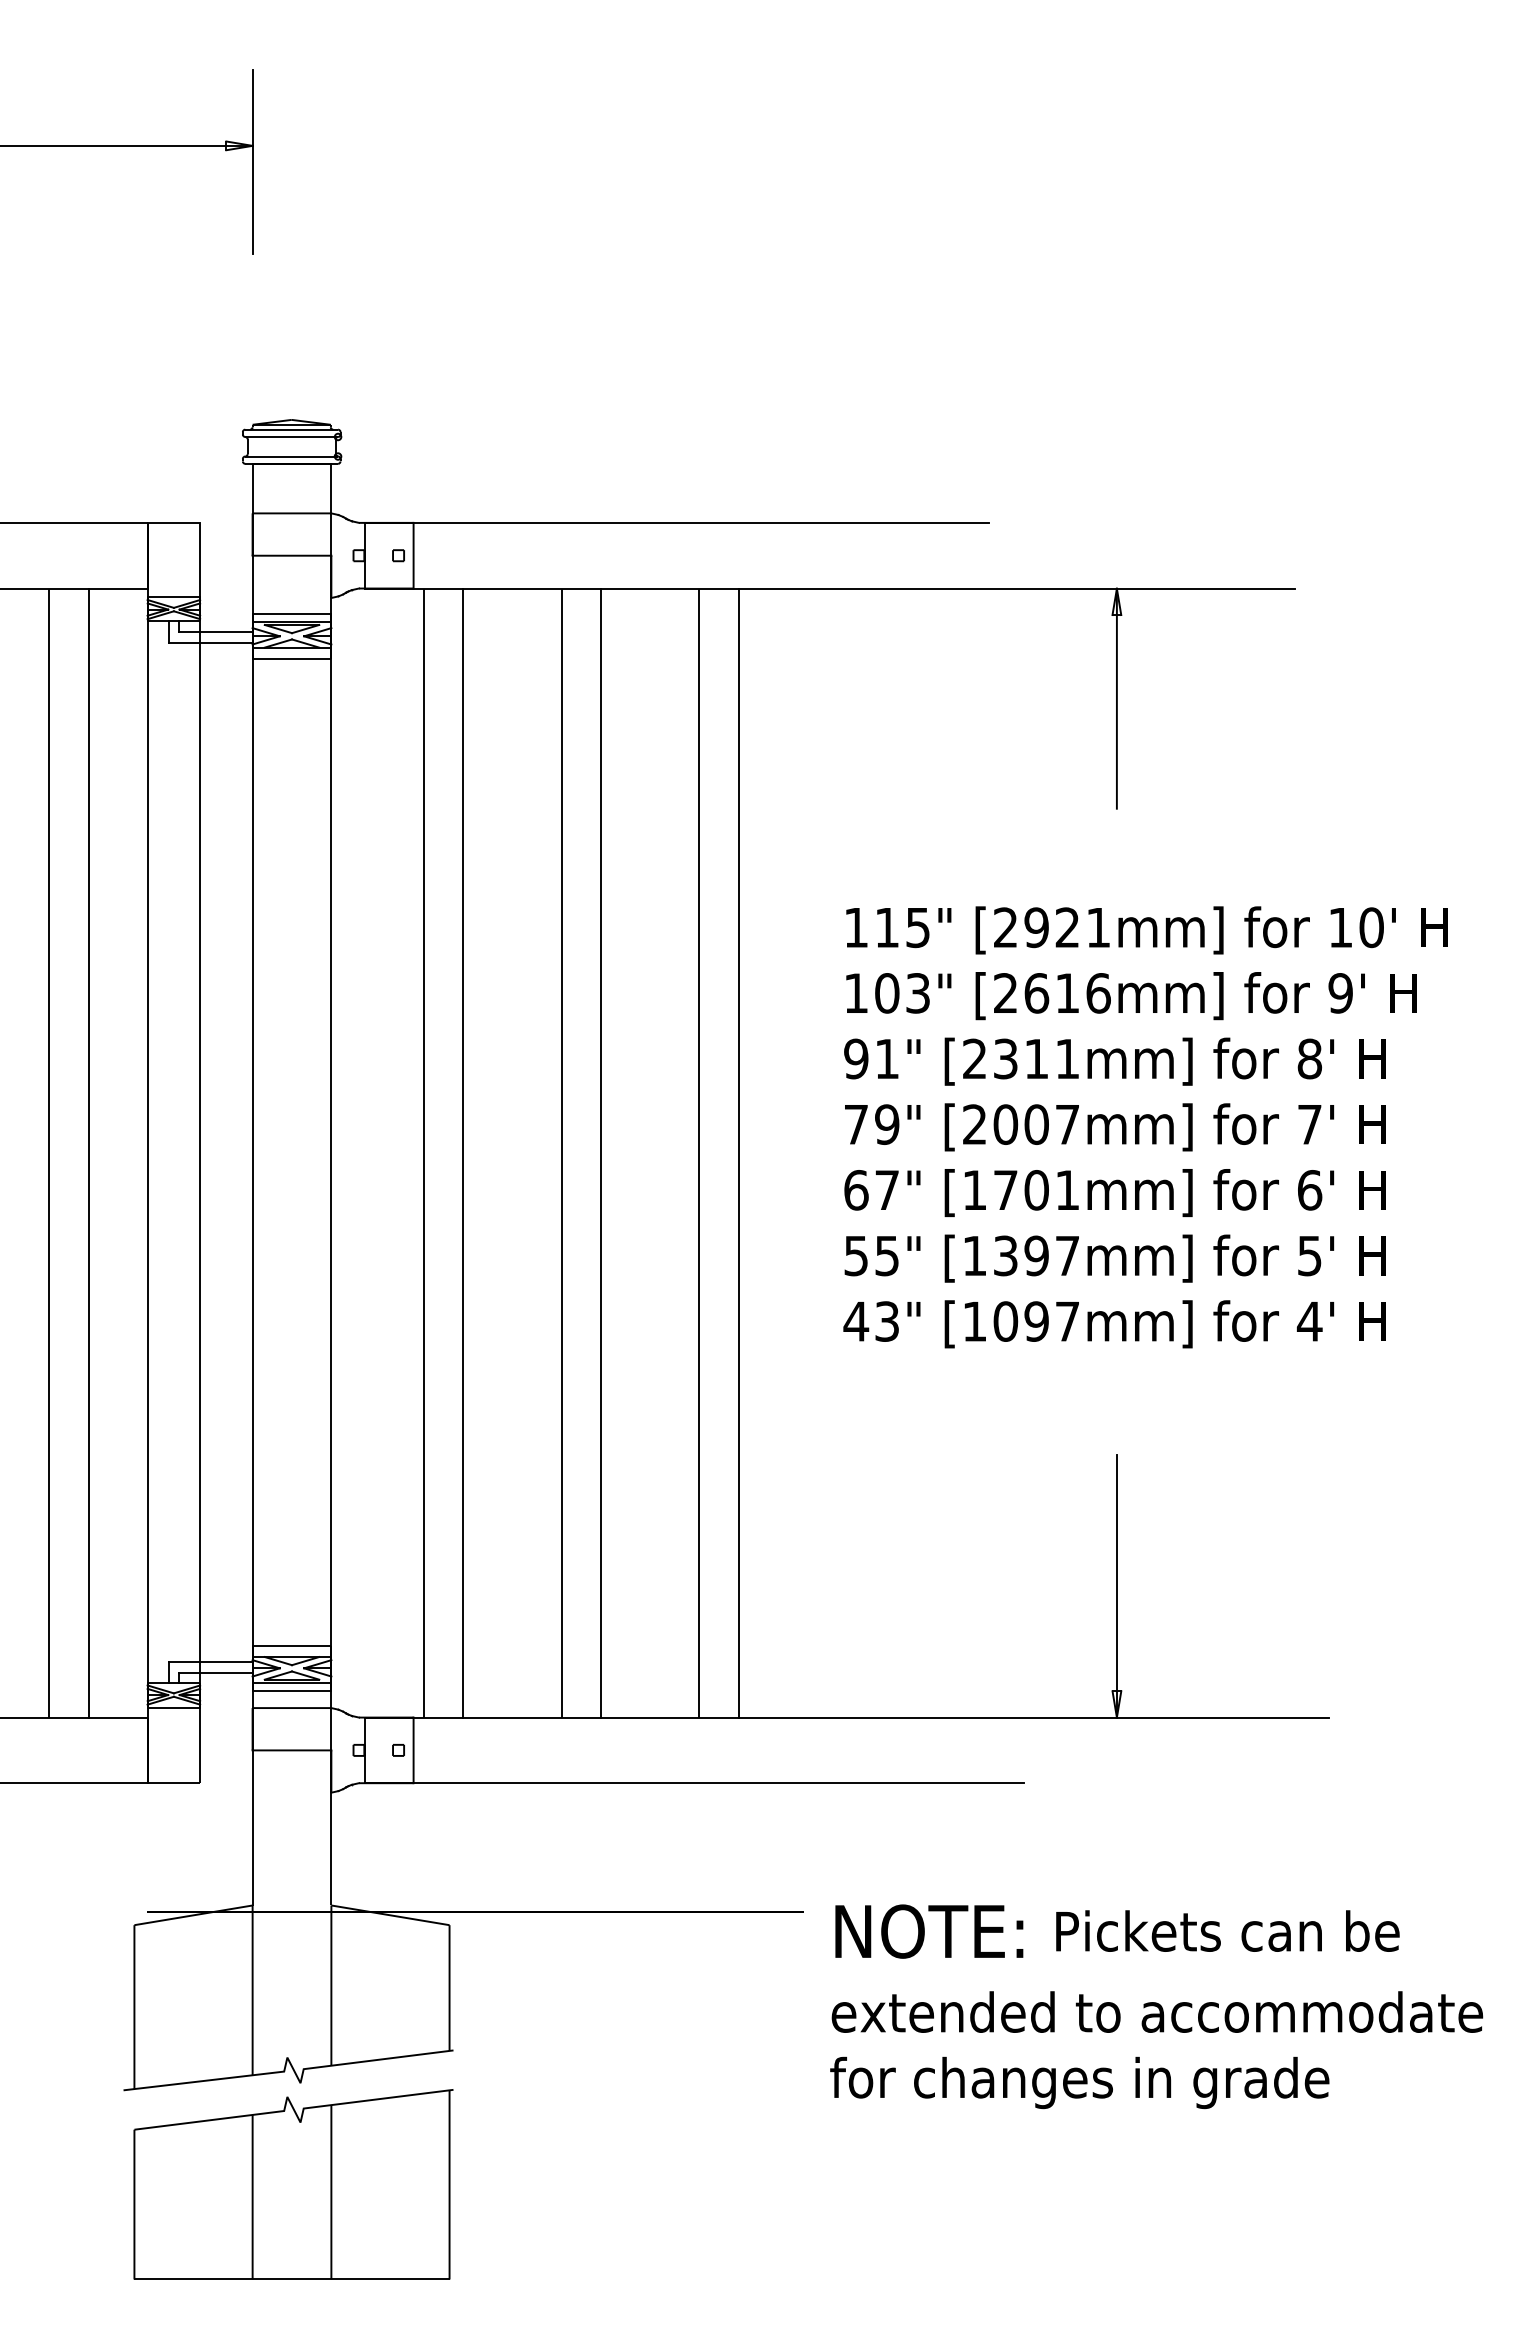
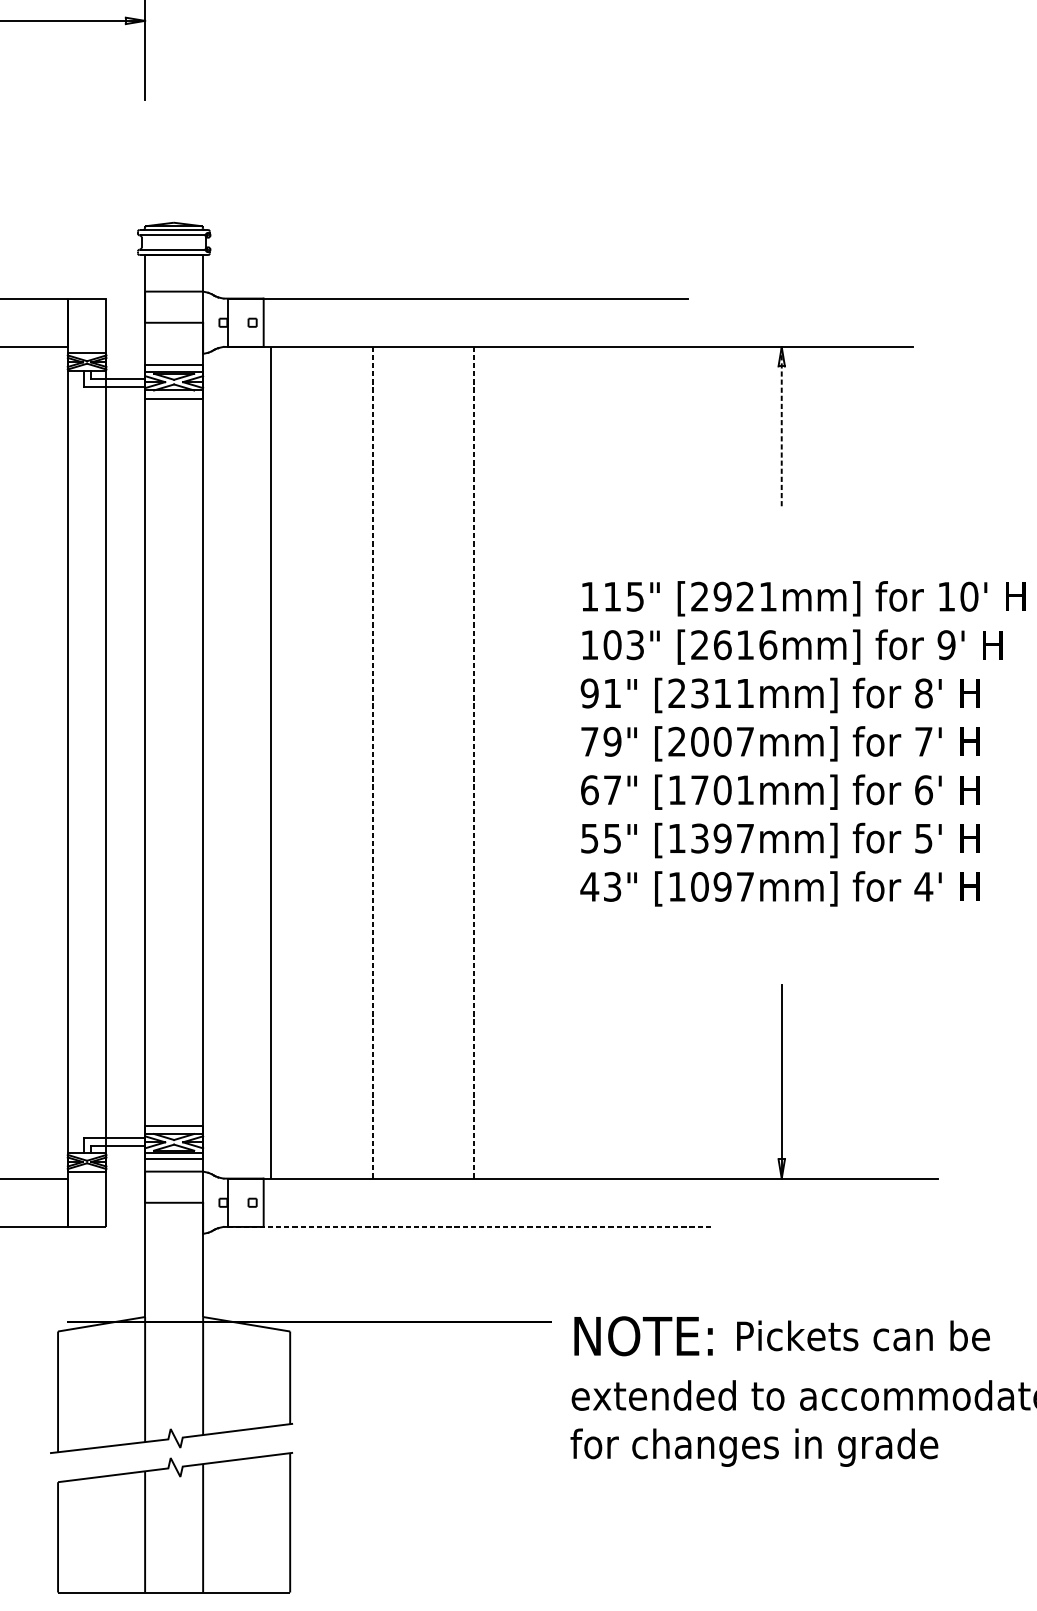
line: (1116, 698) -> (781, 427), solid -> dashed
line: (88, 1152) -> (24, 762), removed
line: (463, 1152) -> (300, 762), removed
line: (600, 1152) -> (401, 762), removed
line: (738, 1152) -> (503, 762), removed
line: (561, 1153) -> (372, 763), solid -> dashed
line: (699, 1153) -> (474, 763), solid -> dashed
line: (694, 1783) -> (470, 1227), solid -> dashed

